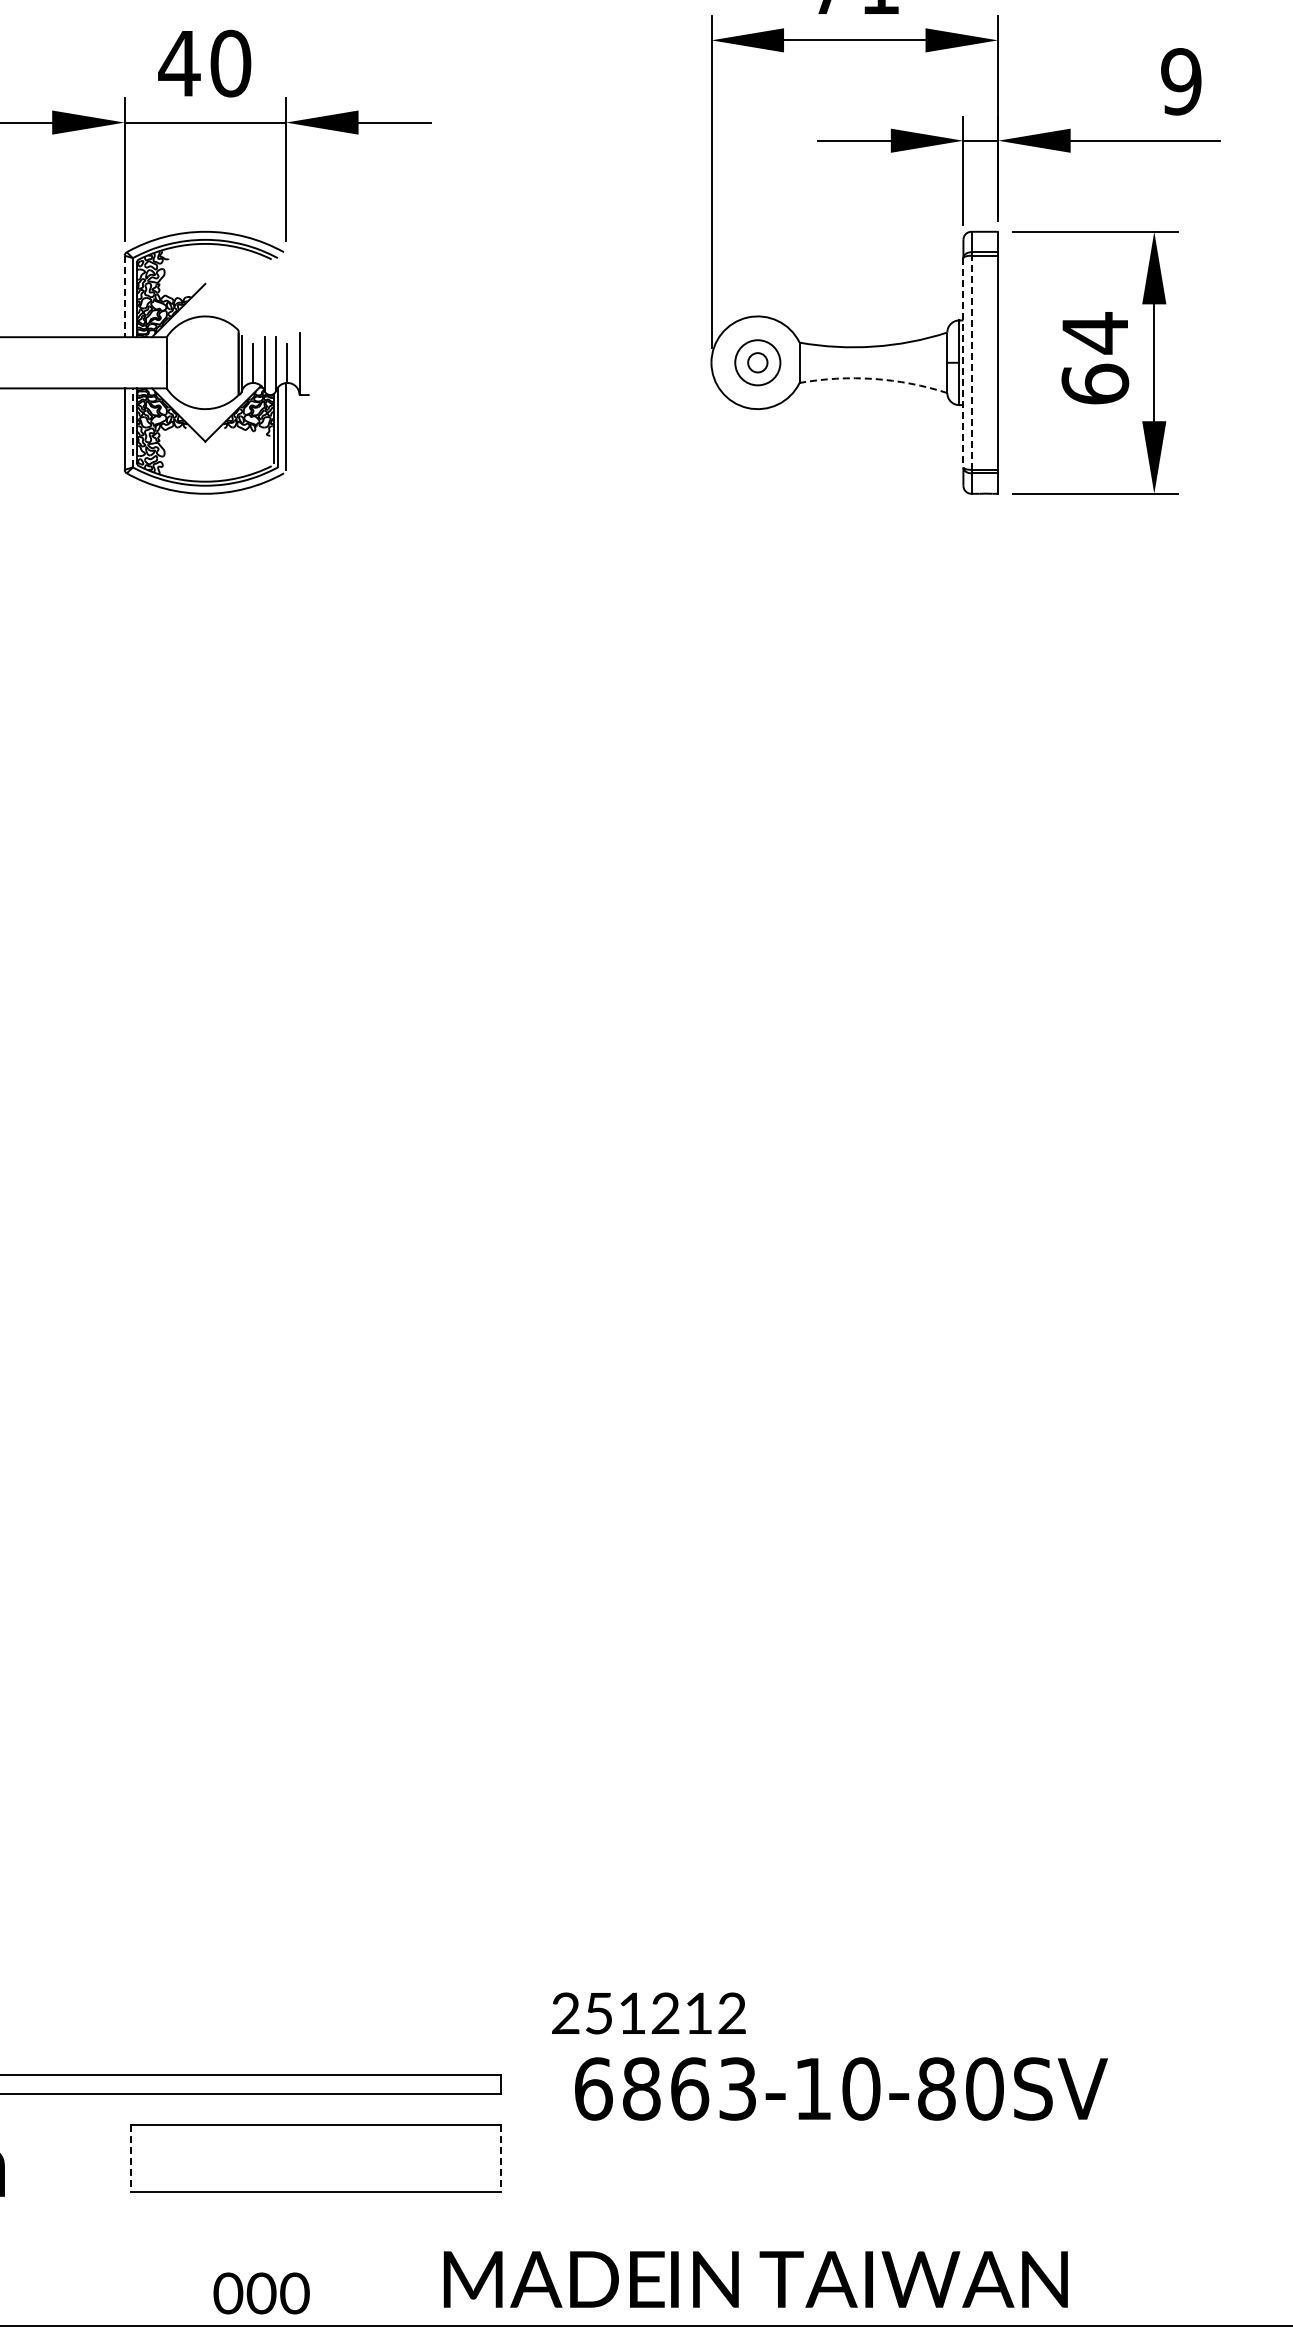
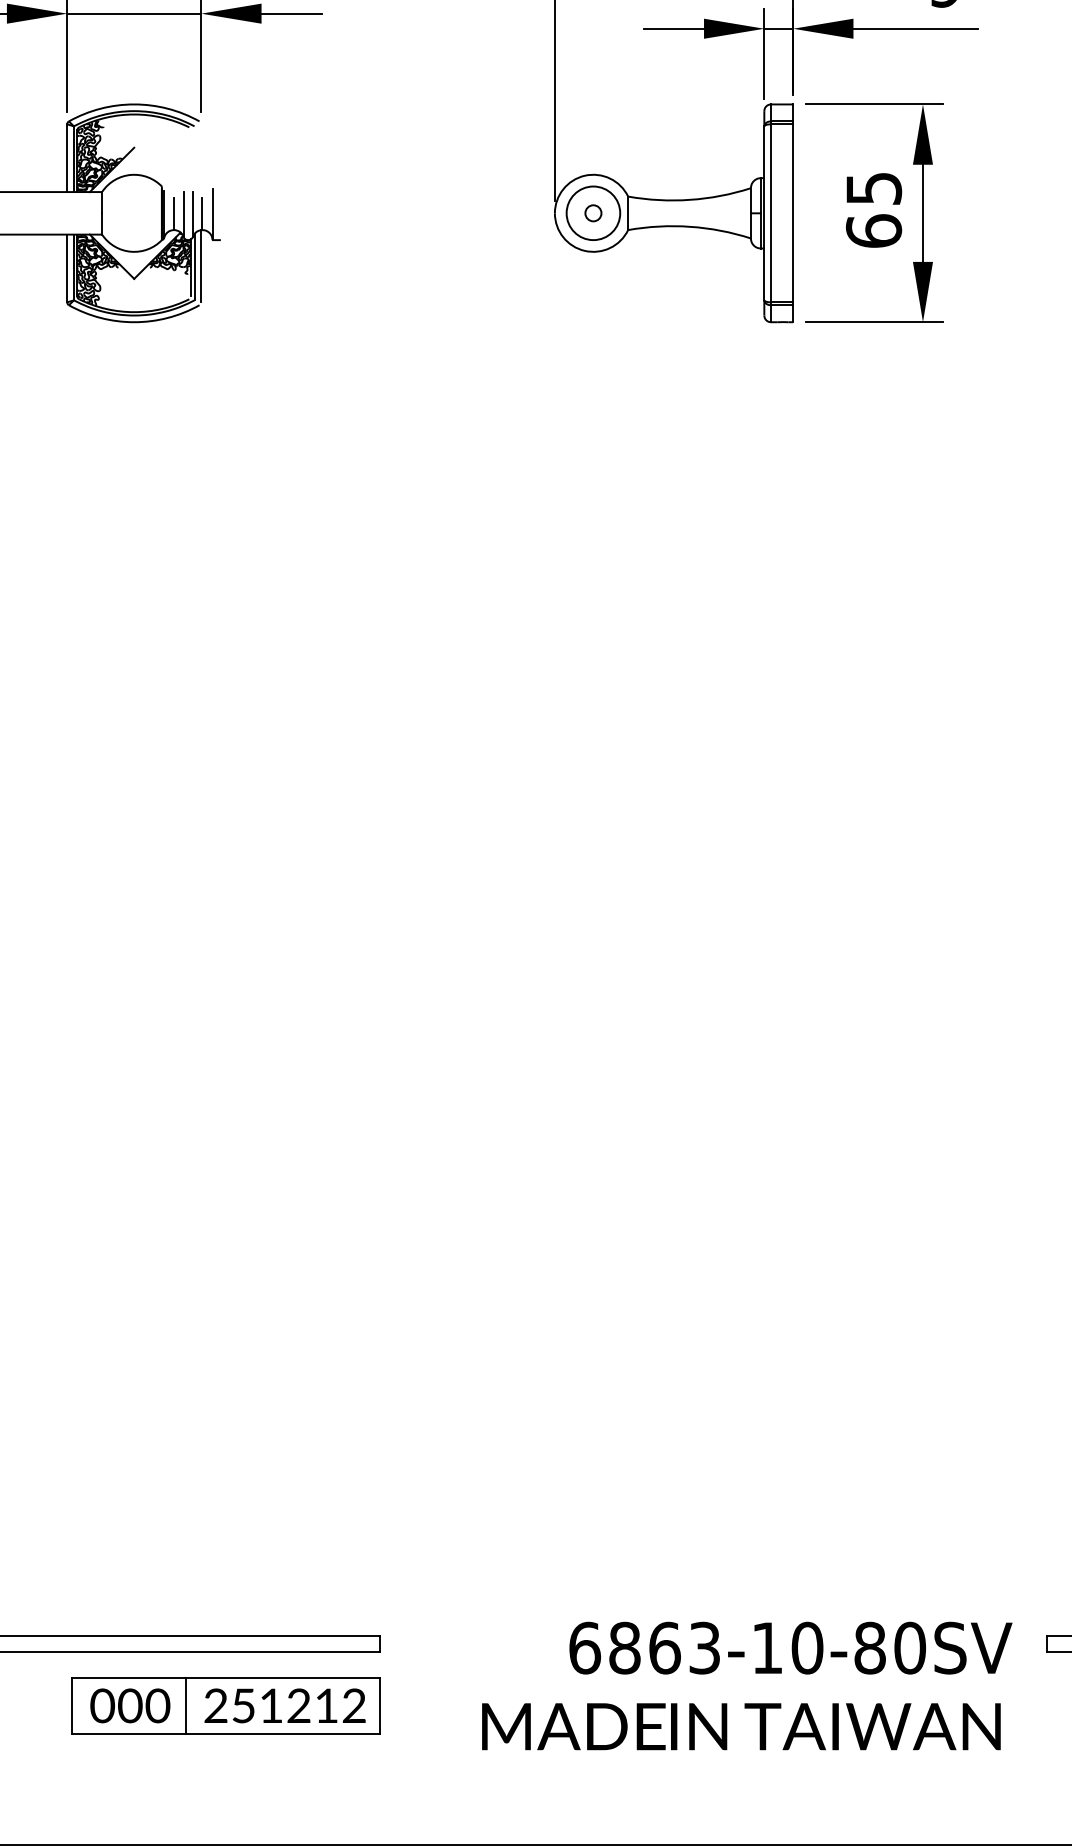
line: (124, 296) -> (67, 158), dashed -> solid
text: (1095, 333) -> (874, 188), 64 -> 65
circle: (757, 362) -> (593, 213), size x1.43
line: (963, 362) -> (764, 213), dashed -> solid
line: (971, 362) -> (771, 213), dashed -> solid
arc: (874, 378) -> (690, 226), dashed -> solid
line: (132, 427) -> (73, 267), dashed -> solid
text: (648, 2013) -> (284, 1705), moved
text: (841, 2088) -> (790, 1647), moved
line: (130, 2158) -> (72, 1705), dashed -> solid
line: (267, 2158) -> (185, 1705), added
line: (500, 2158) -> (379, 1705), dashed -> solid
text: (755, 2279) -> (741, 1726), moved
text: (261, 2293) -> (130, 1705), moved

